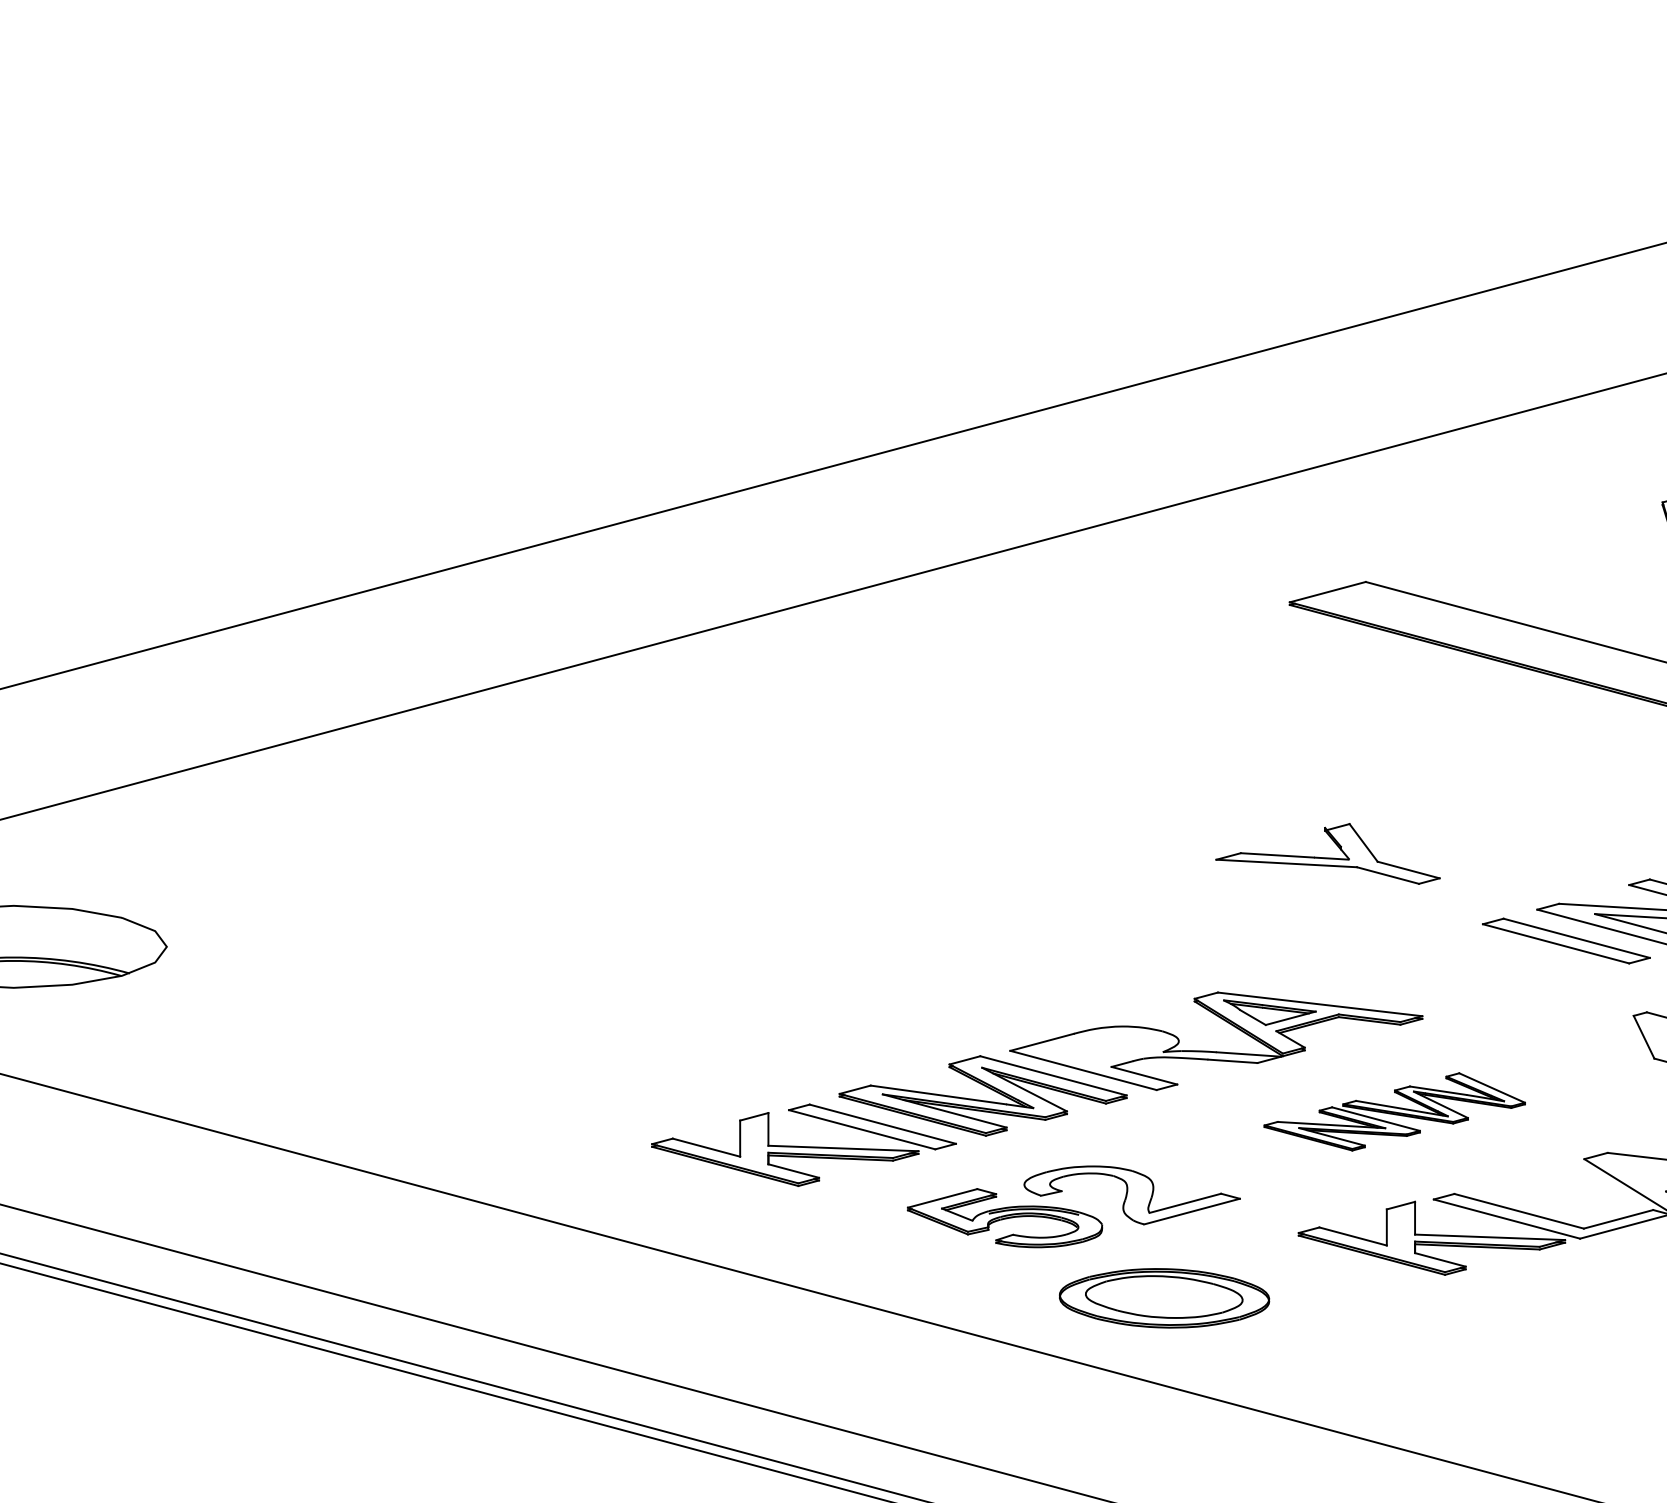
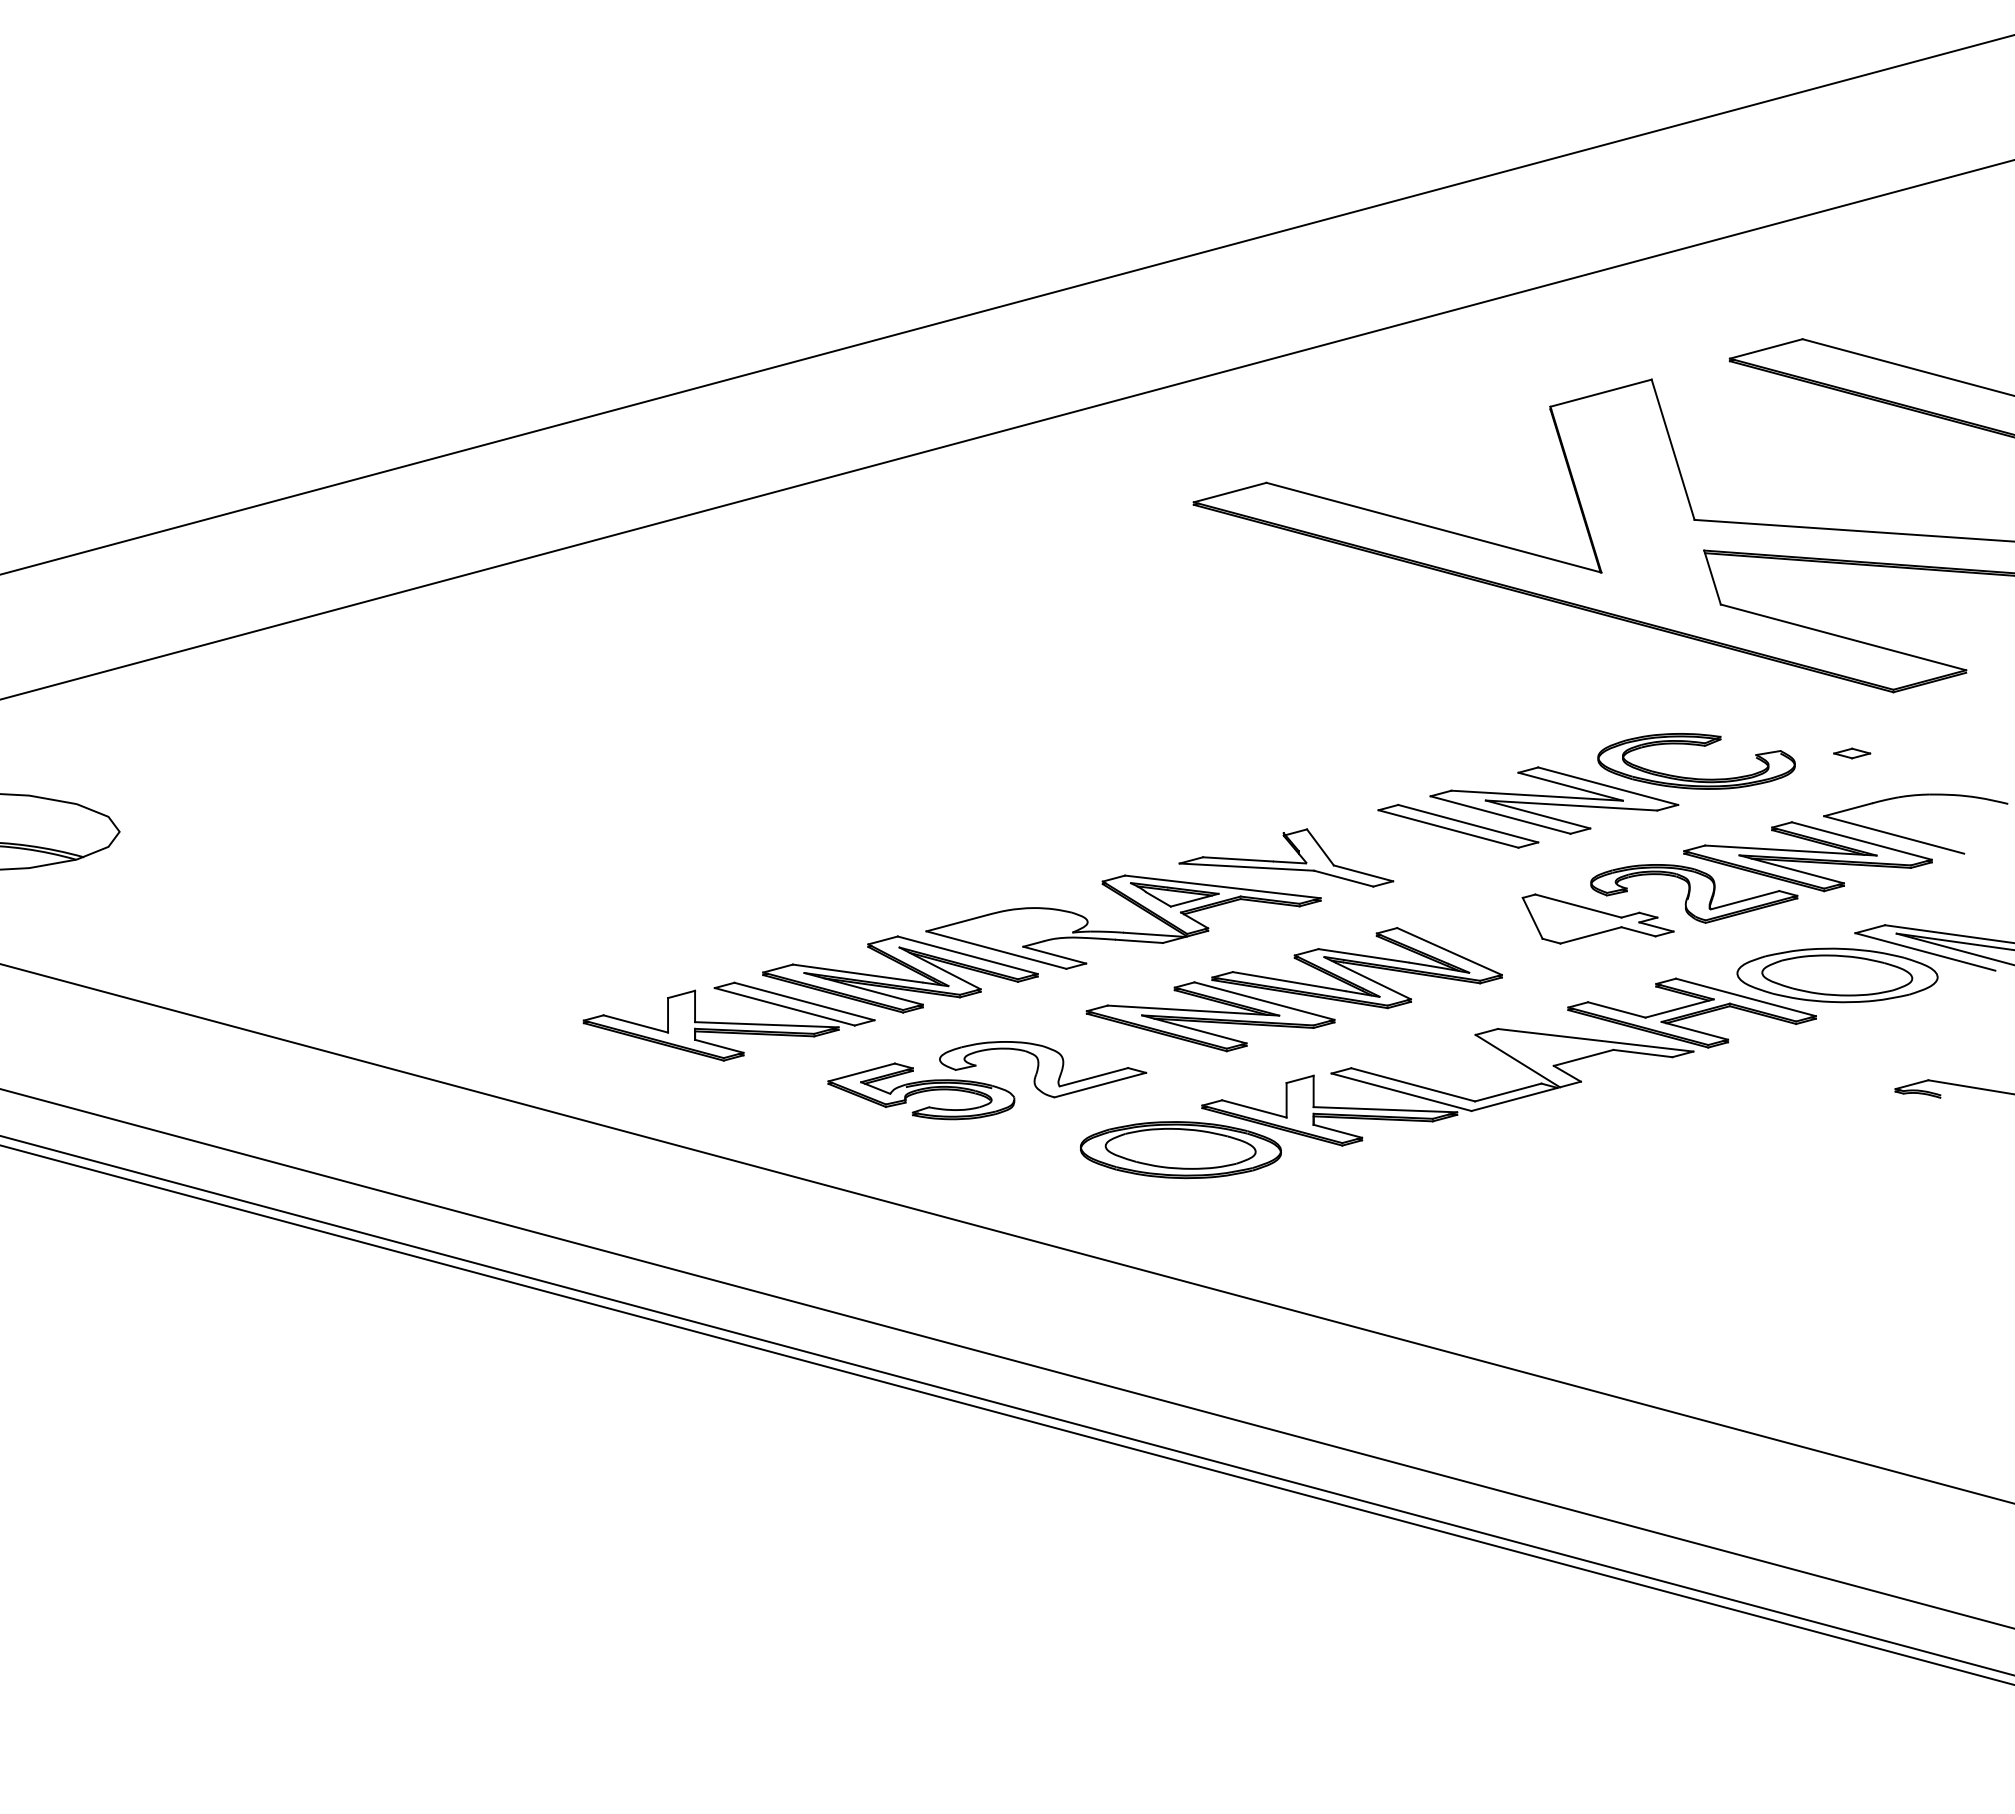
part: (1328, 853) -> (1286, 857), moved
part: (1394, 1111) -> (1293, 989), size x1.67
part: (1164, 1298) -> (1180, 1150), moved

